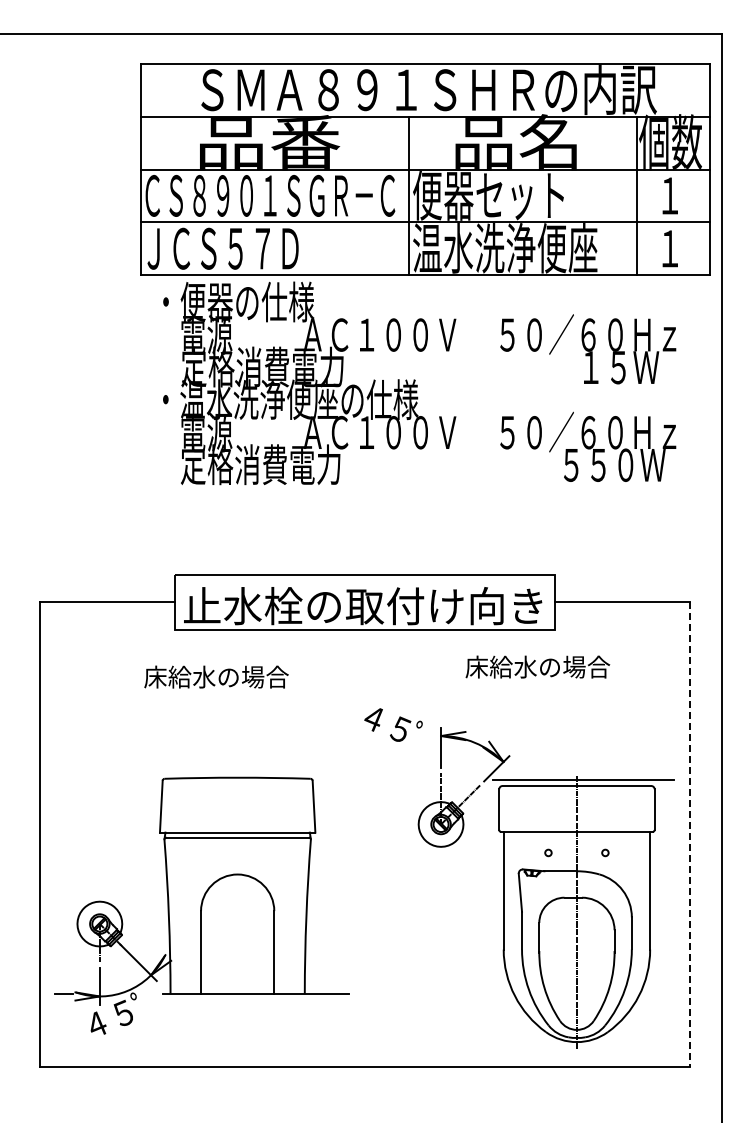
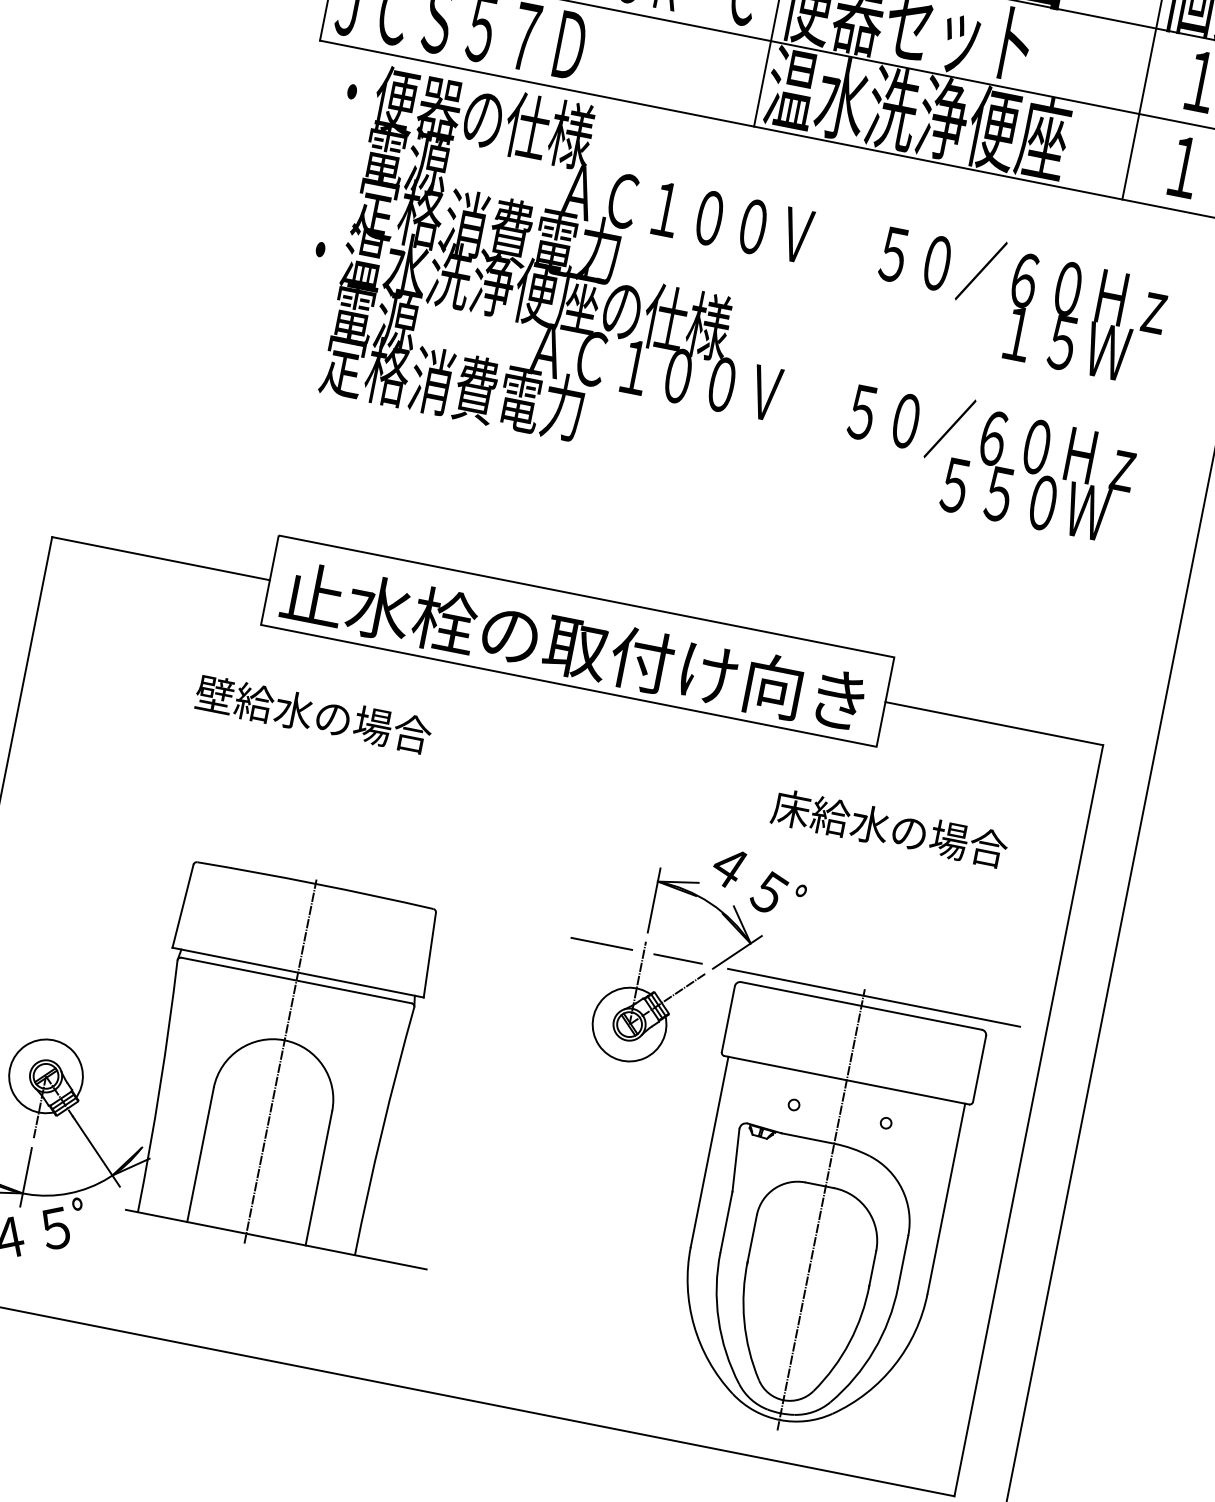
text: (537, 666) -> (889, 827), moved
text: (155, 676) -> (215, 693), 床給水の場合 -> 壁給水の場合
text: (393, 724) -> (759, 882), moved
line: (414, 779) -> (601, 943), added
line: (461, 779) -> (676, 958), added
line: (690, 835) -> (1029, 1122), dashed -> solid
line: (237, 887) -> (280, 1061), added

